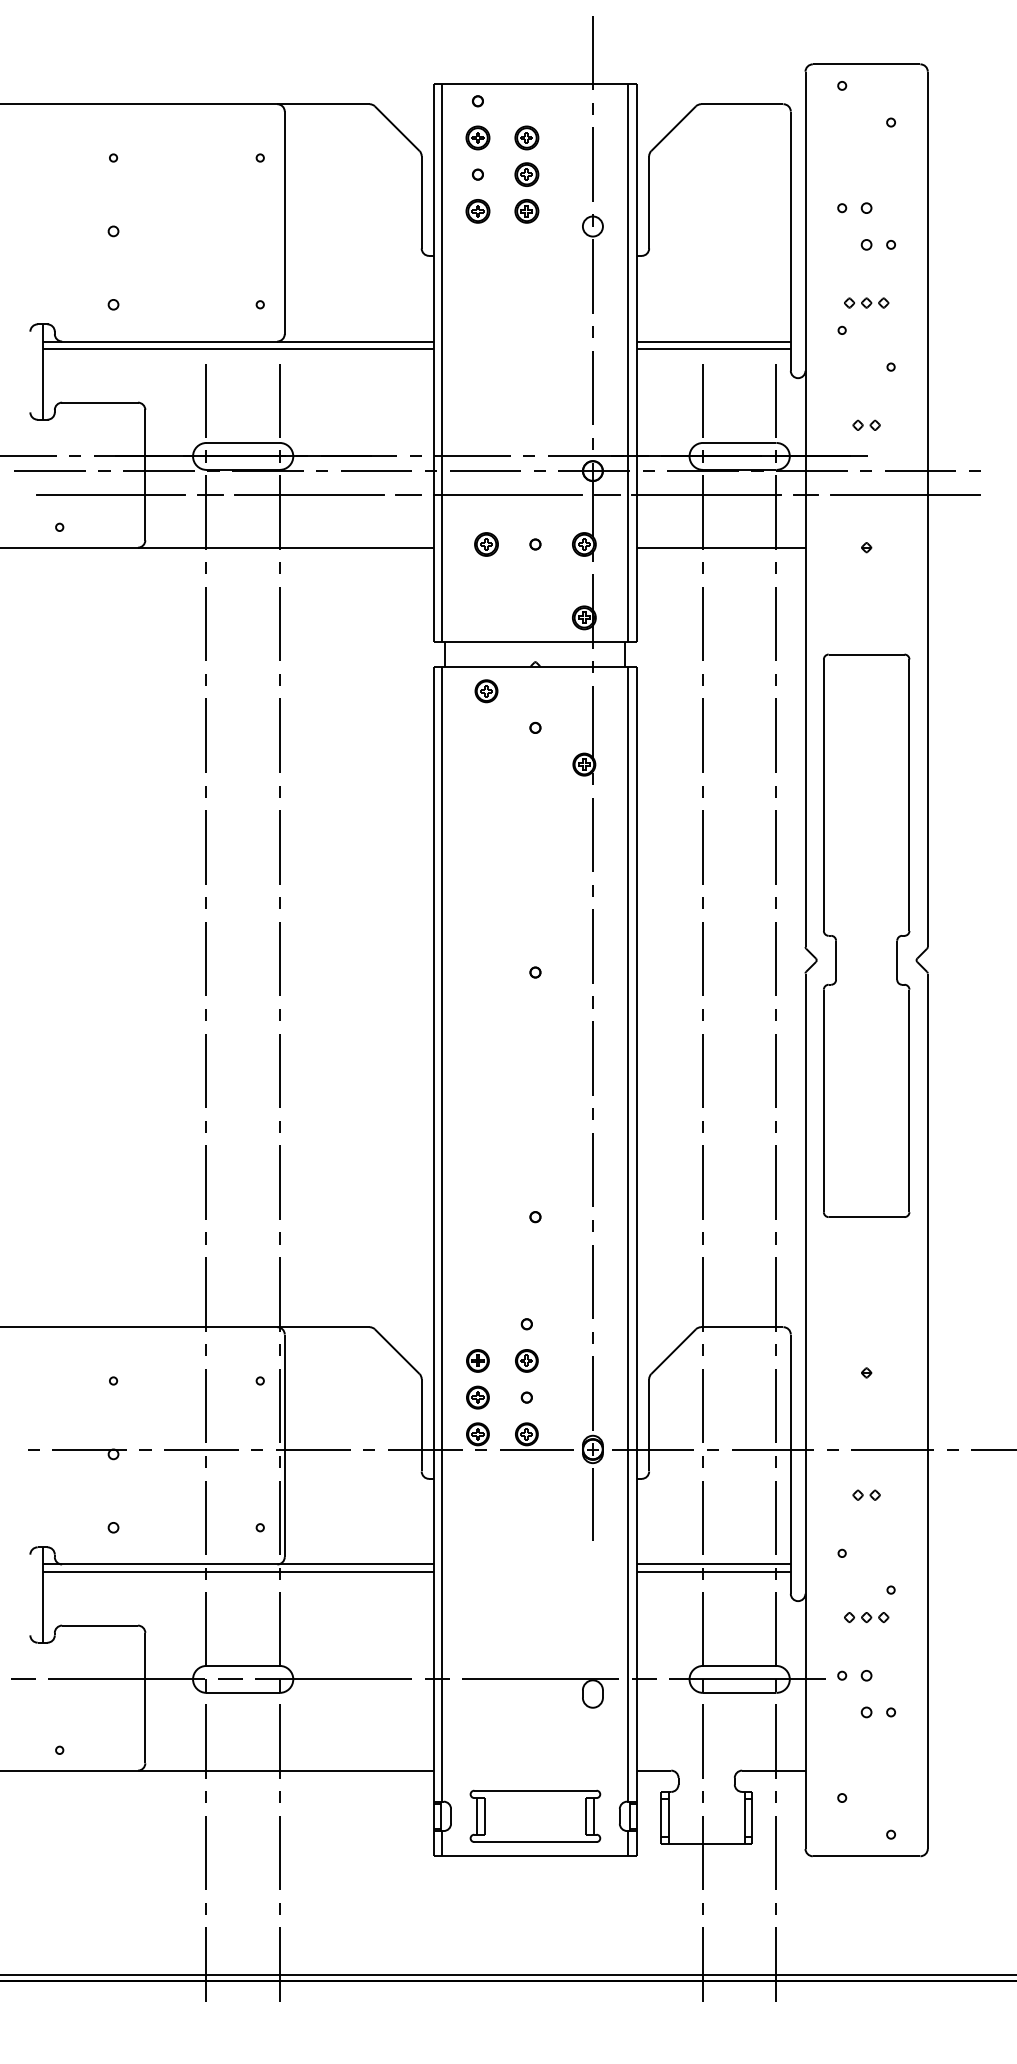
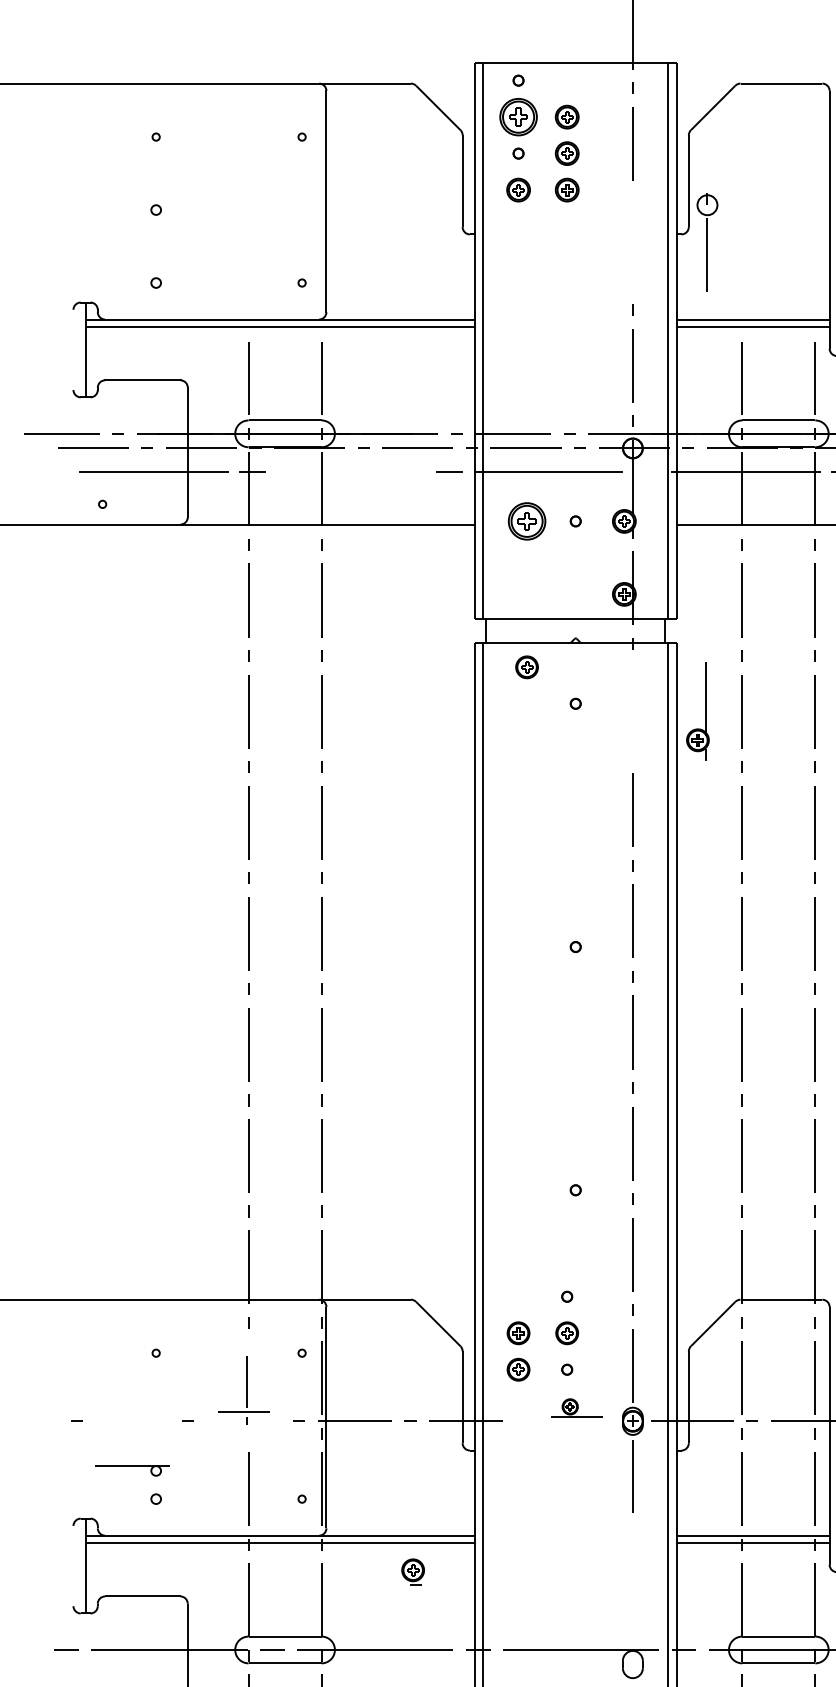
part: (477, 137) -> (518, 116), size x1.6
part: (592, 263) -> (707, 241), moved
line: (309, 494) -> (351, 471), removed
line: (606, 494) -> (646, 471), removed
part: (486, 544) -> (527, 521), size x1.6
part: (592, 735) -> (706, 711), moved
part: (201, 1418) -> (243, 1390), size x0.7
part: (477, 1436) -> (412, 1572), moved
part: (536, 1436) -> (576, 1408), size x0.7
part: (89, 1454) -> (132, 1471), moved

